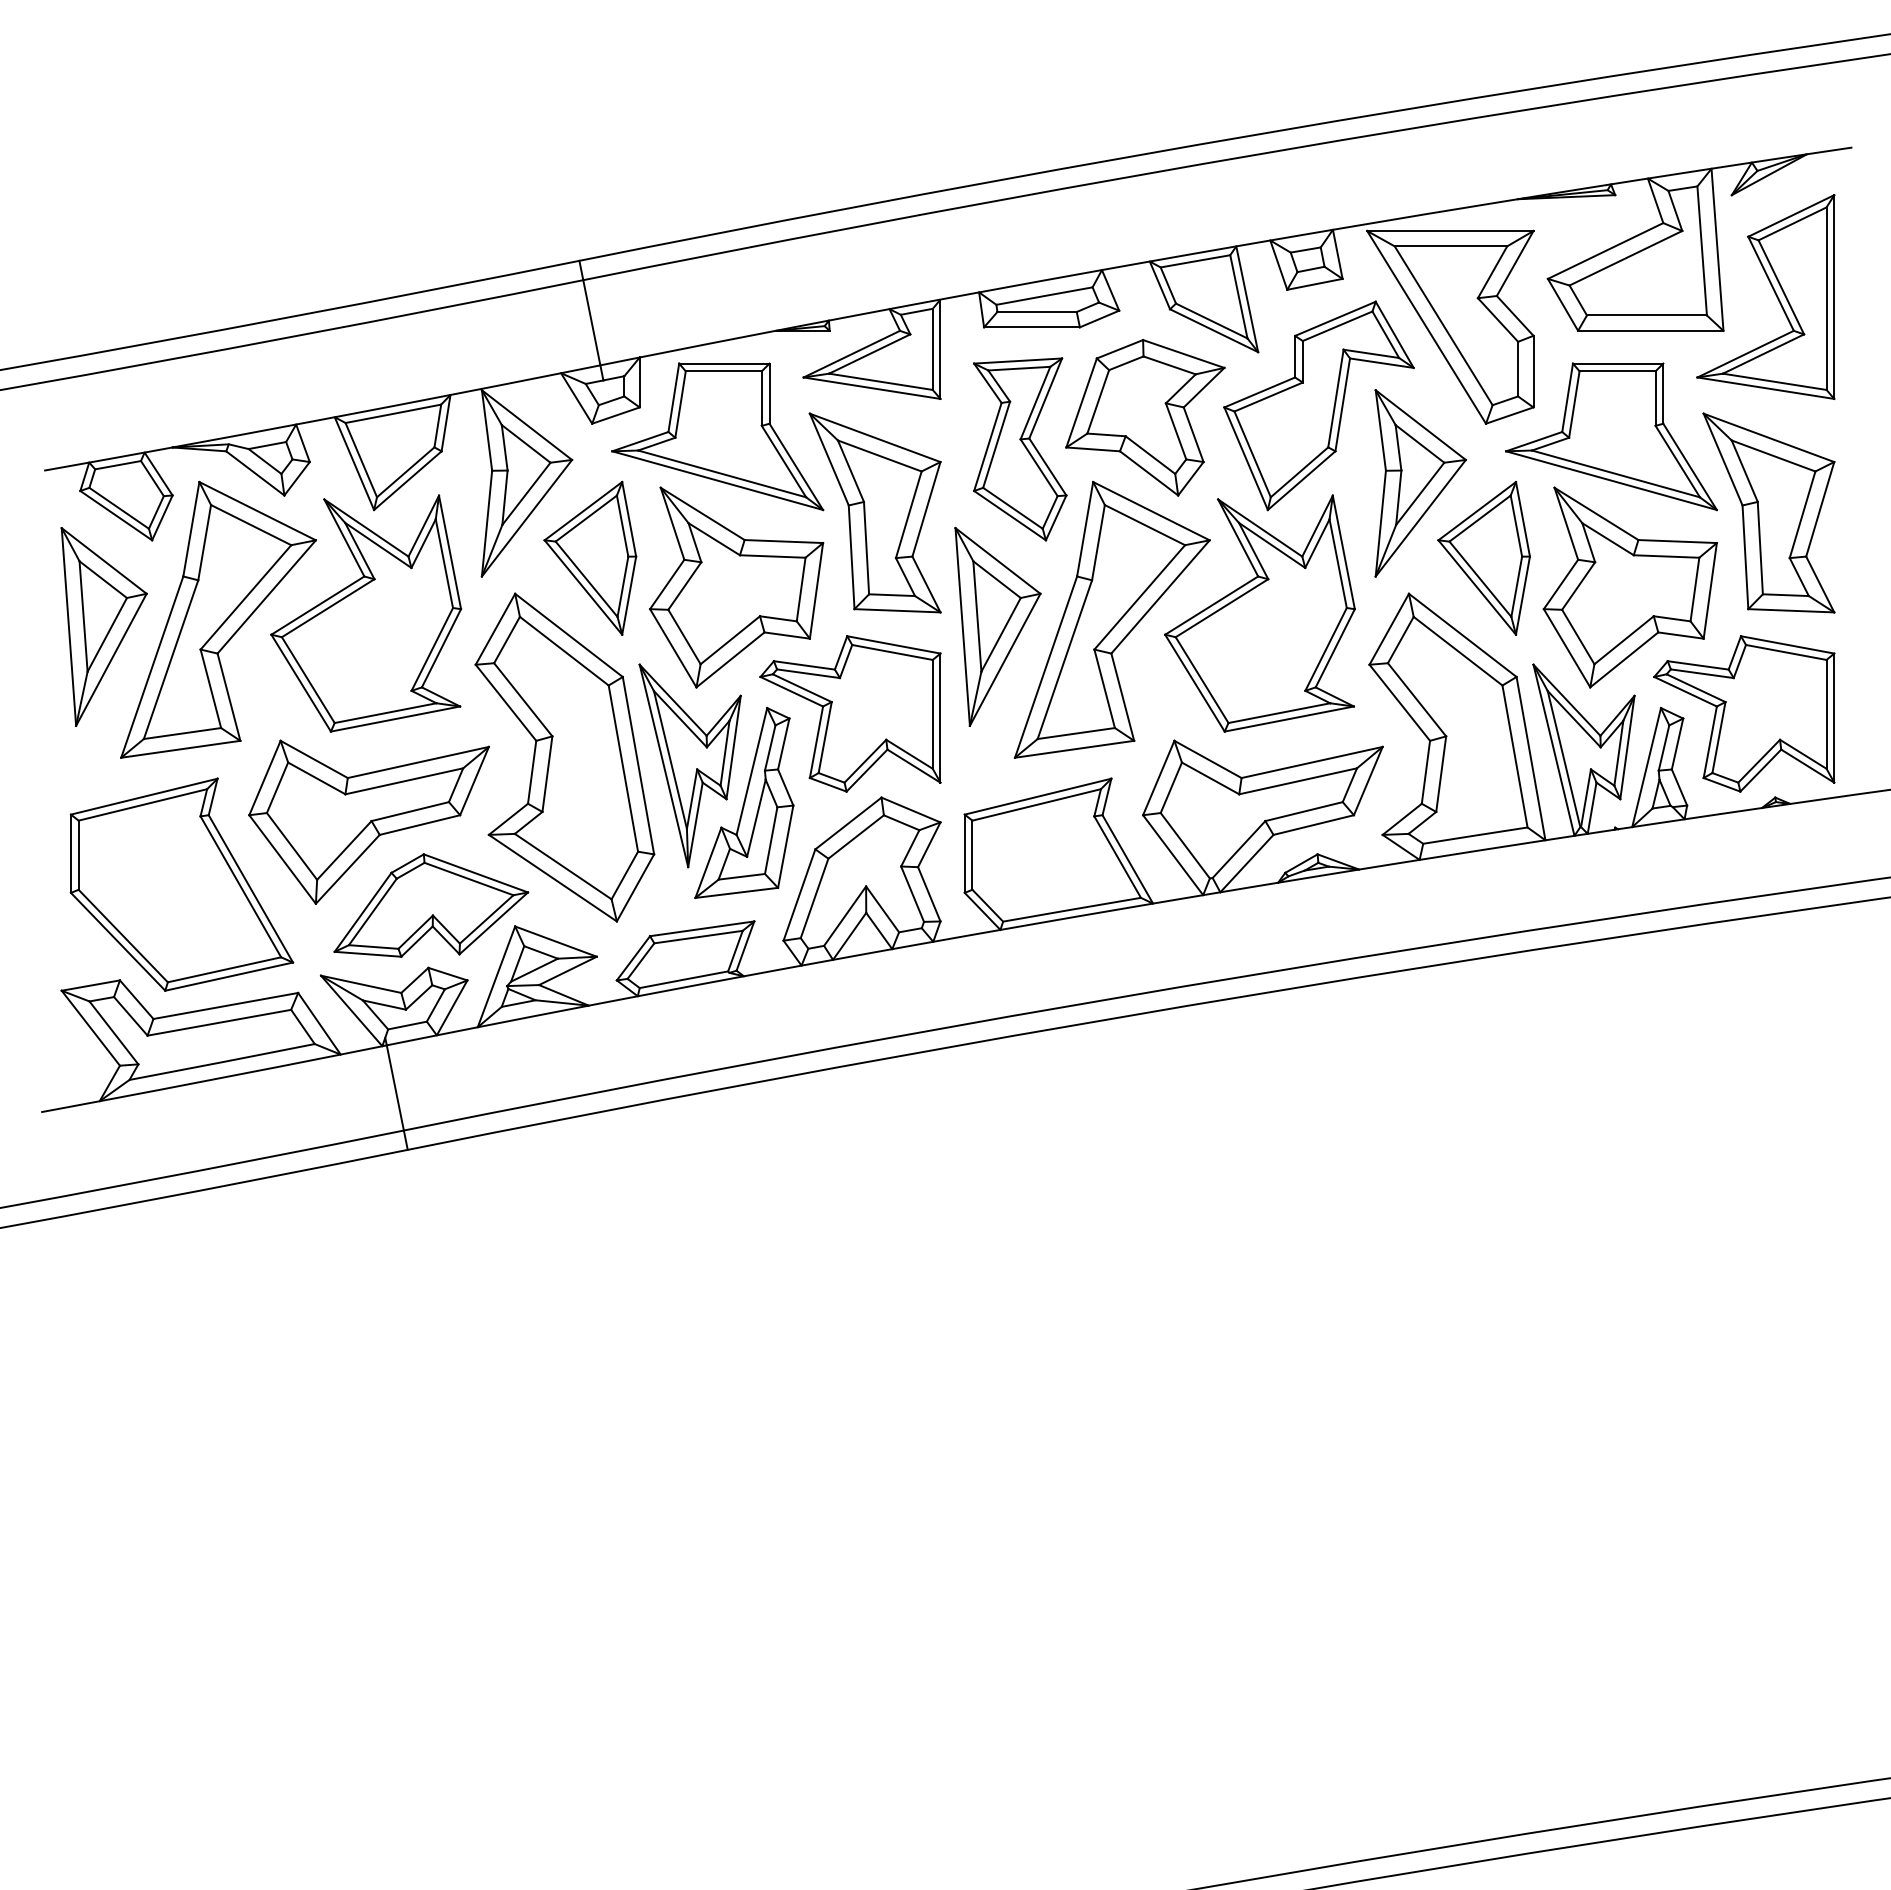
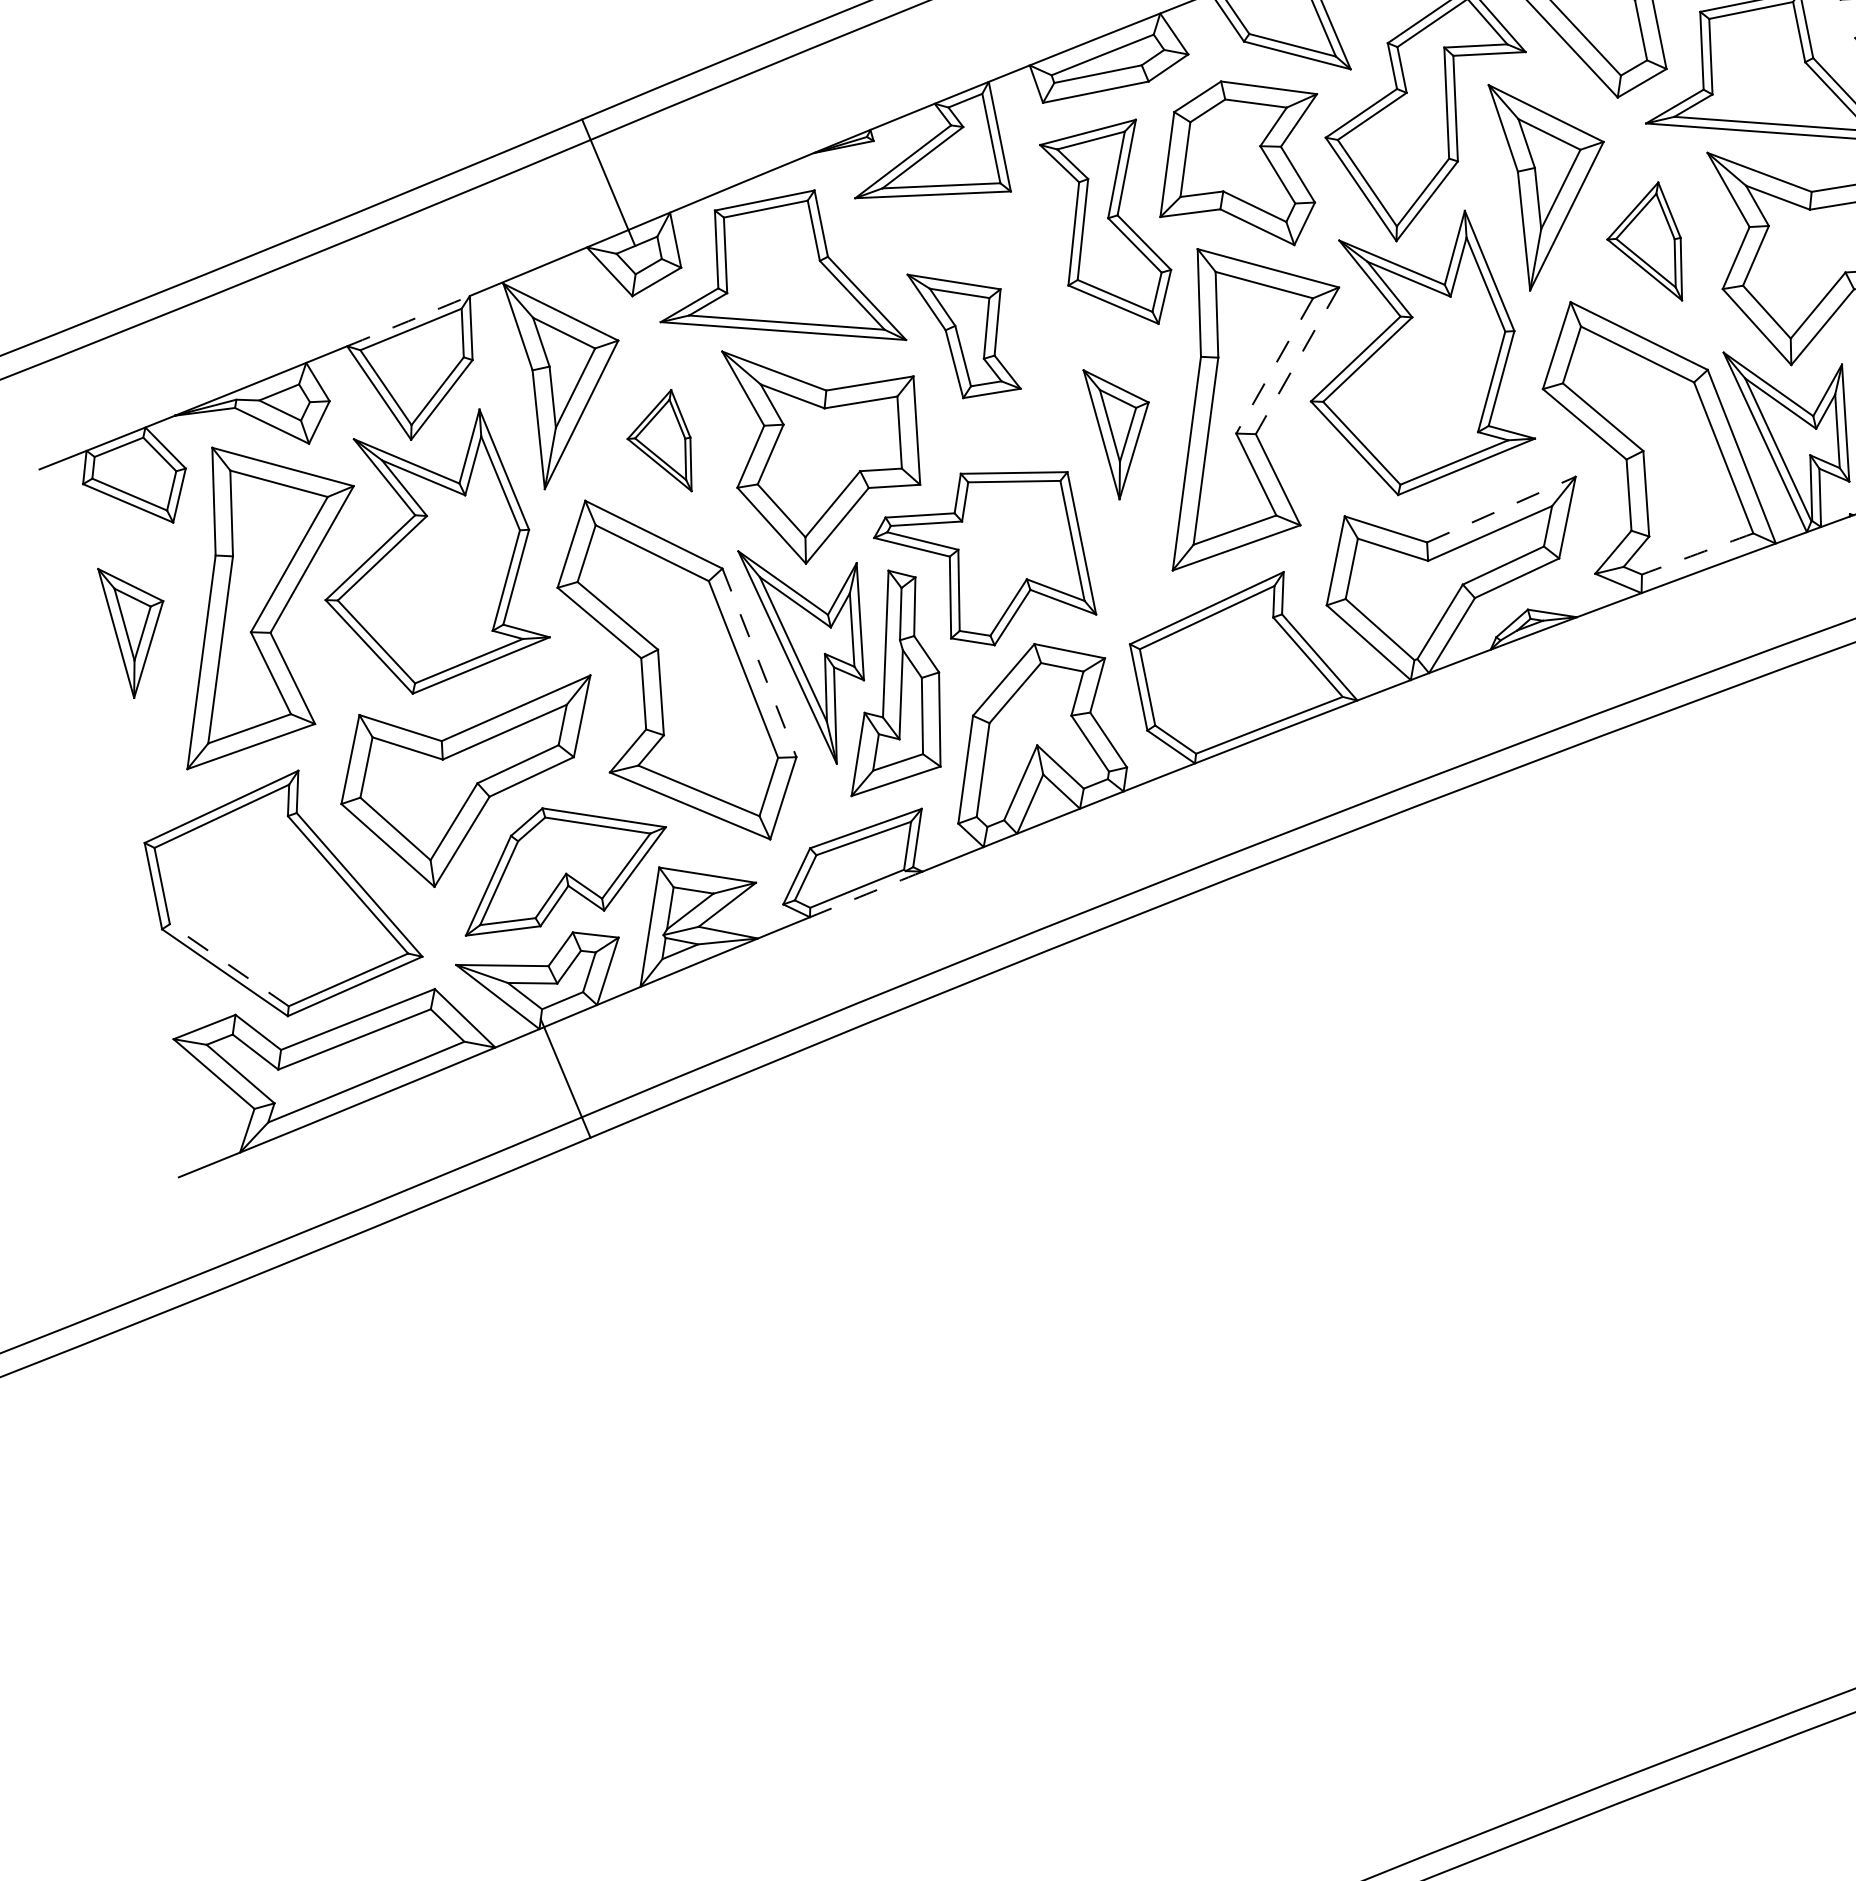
arc: (392, 406) -> (408, 321), solid -> dashed
part: (874, 512) -> (963, 331), size x0.6
part: (590, 557) -> (660, 444), size x0.6
part: (1483, 558) -> (1644, 246), size x0.7
line: (1160, 596) -> (1297, 360), solid -> dashed
line: (1139, 597) -> (1274, 366), solid -> dashed
part: (103, 626) -> (138, 628), size x0.6
part: (997, 626) -> (1124, 429), size x0.6
line: (1312, 762) -> (1501, 509), solid -> dashed
line: (638, 766) -> (759, 663), solid -> dashed
arc: (1475, 835) -> (1697, 553), solid -> dashed
line: (122, 935) -> (228, 964), solid -> dashed
arc: (690, 986) -> (865, 894), solid -> dashed

